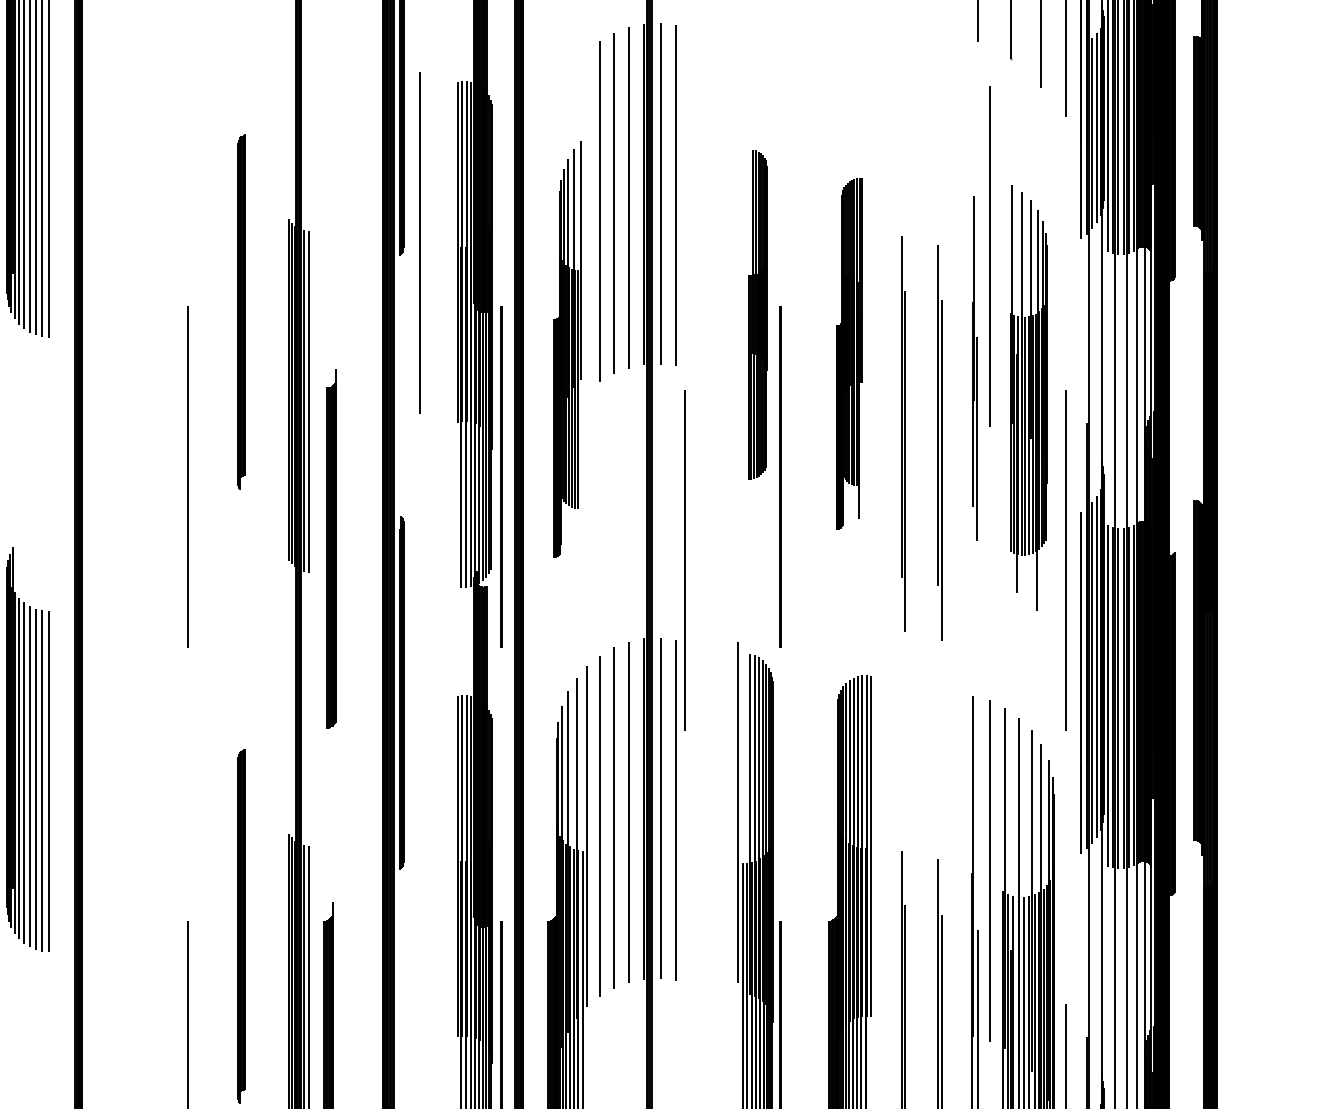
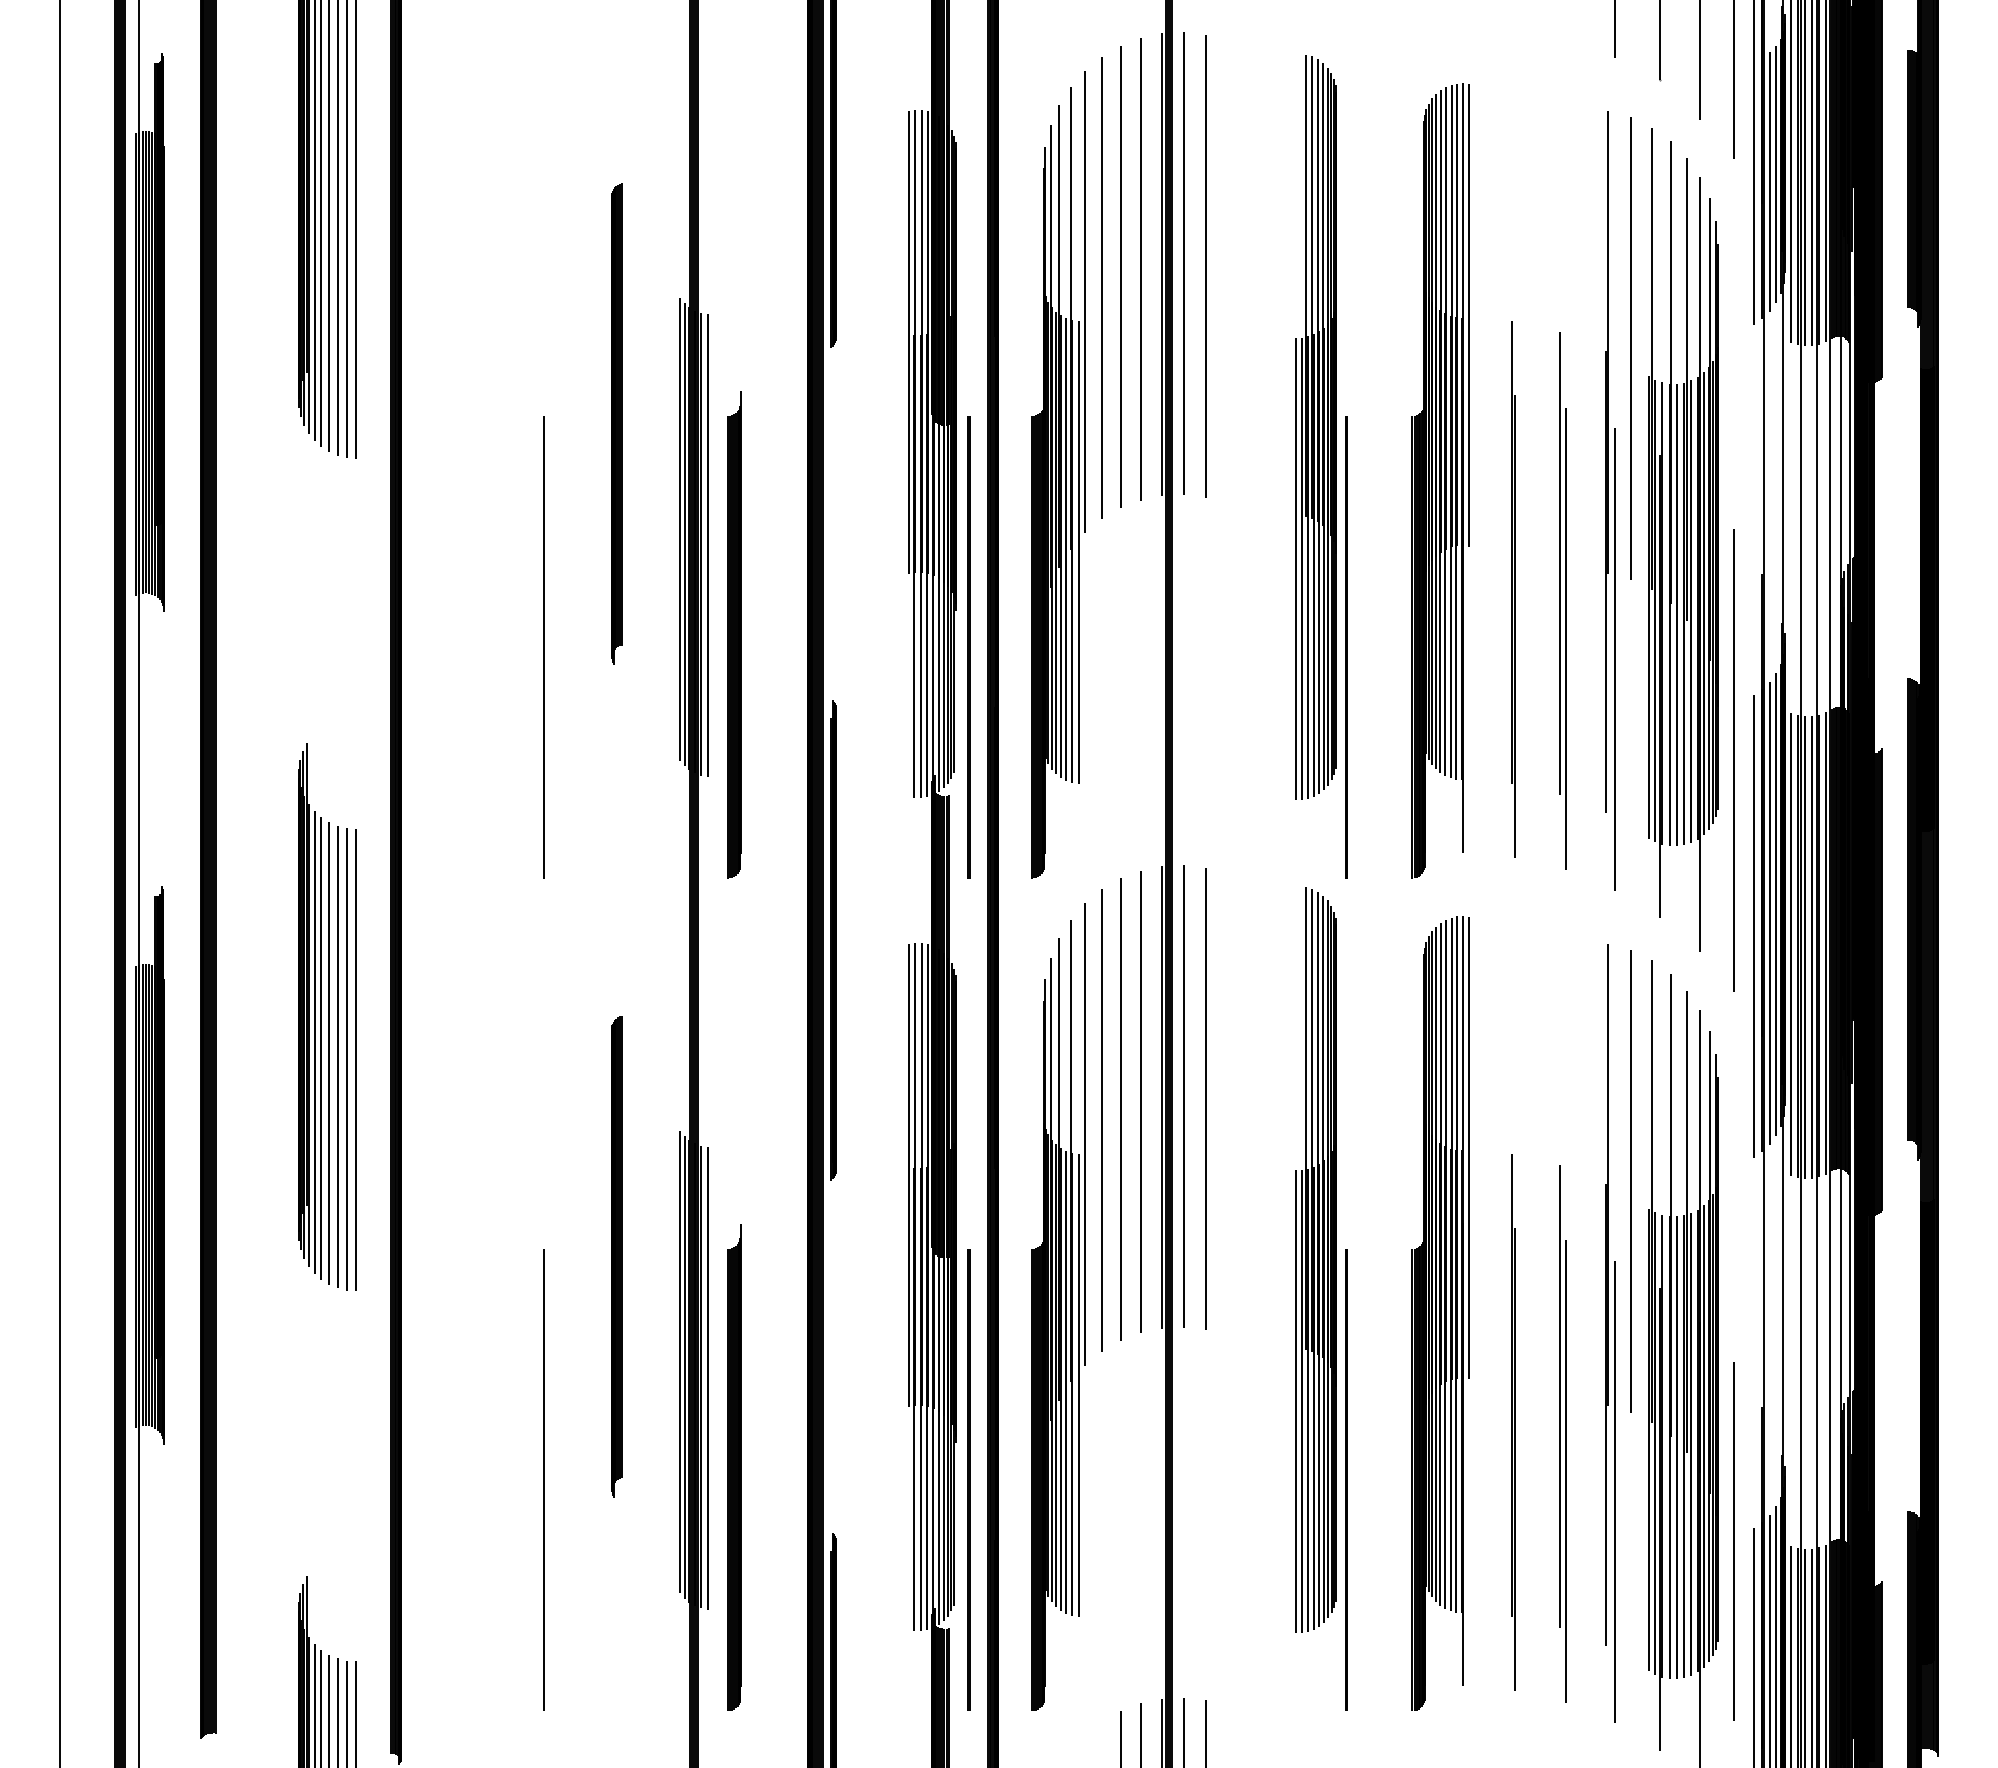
line: (419, 243) -> (857, 330), removed
part: (757, 314) -> (1315, 427), size x1.67
part: (567, 349) -> (1058, 474), size x1.43
part: (849, 353) -> (1440, 480), size x1.67
part: (974, 368) -> (1610, 500), size x1.67
part: (1028, 397) -> (1683, 539), size x1.43
part: (331, 548) -> (734, 634), moved
line: (685, 560) -> (1217, 760), removed
line: (737, 812) -> (1288, 1101), removed

